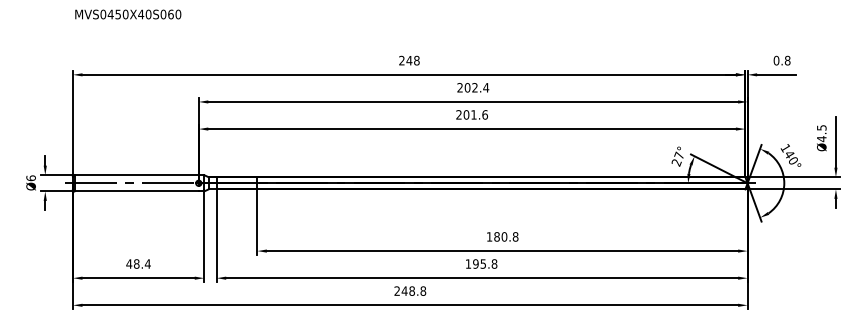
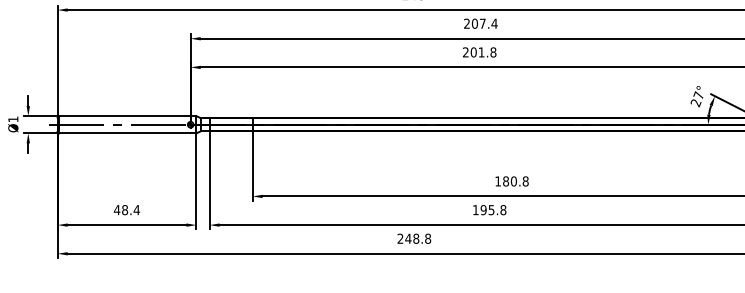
text: (474, 87) -> (482, 23), 202.4 -> 207.4
text: (484, 114) -> (492, 52), 201.6 -> 201.8
text: (30, 178) -> (12, 119), Ø6 -> Ø1

